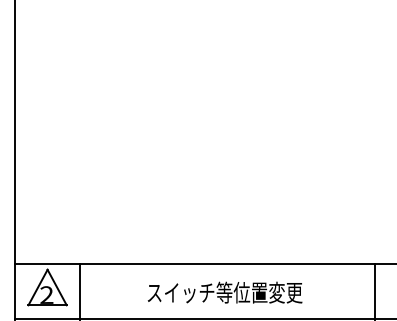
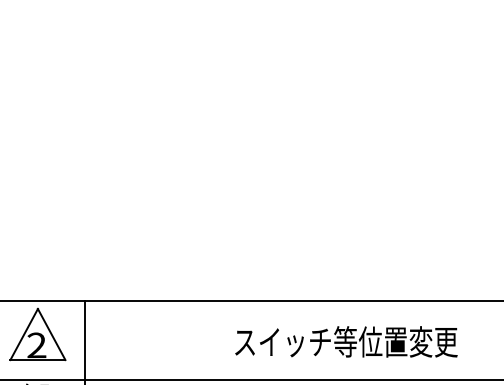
text: (224, 292) -> (345, 341), moved

